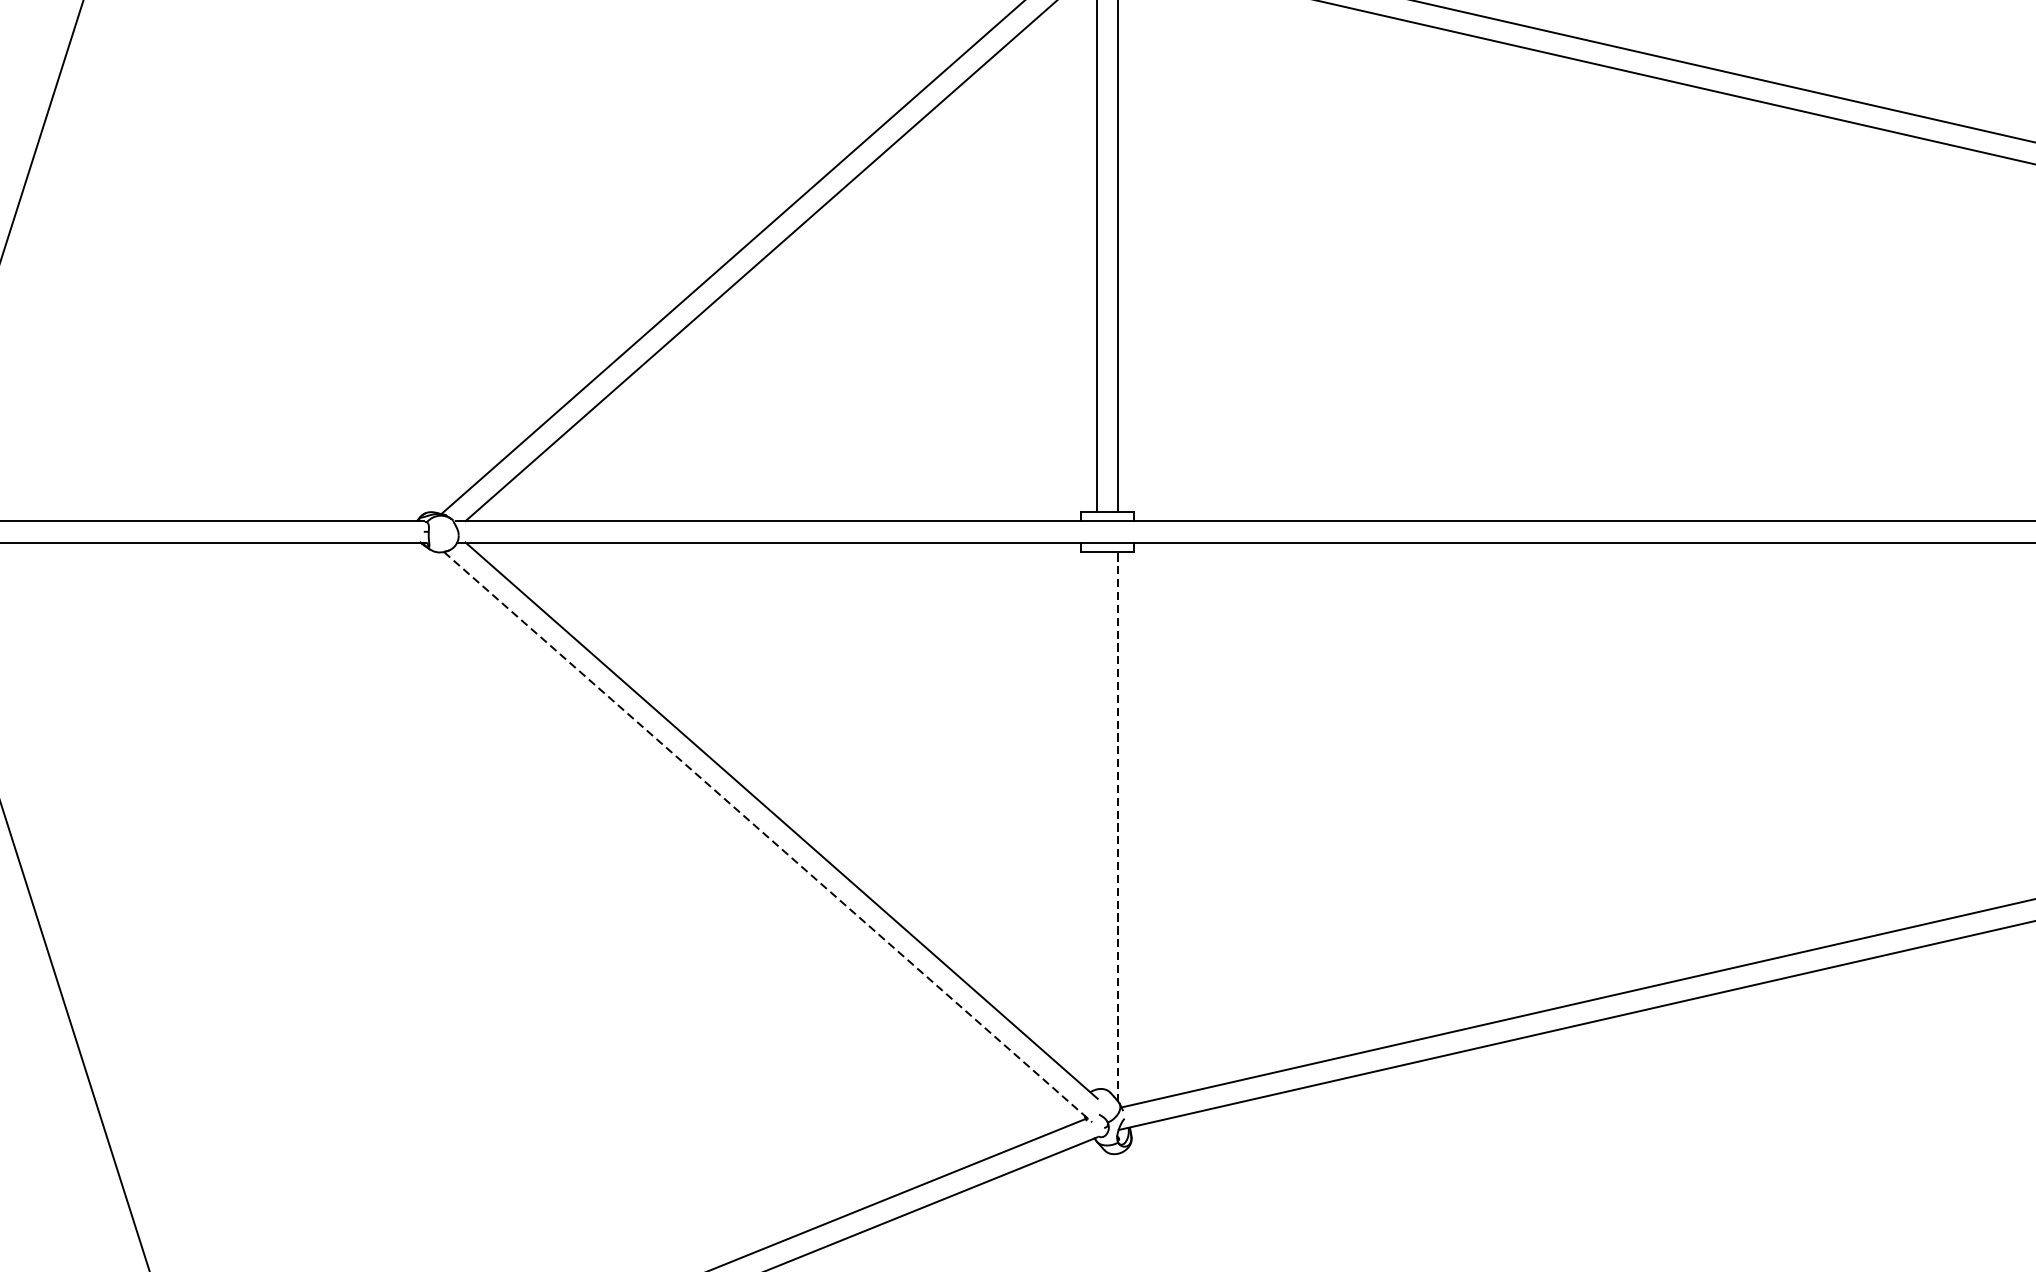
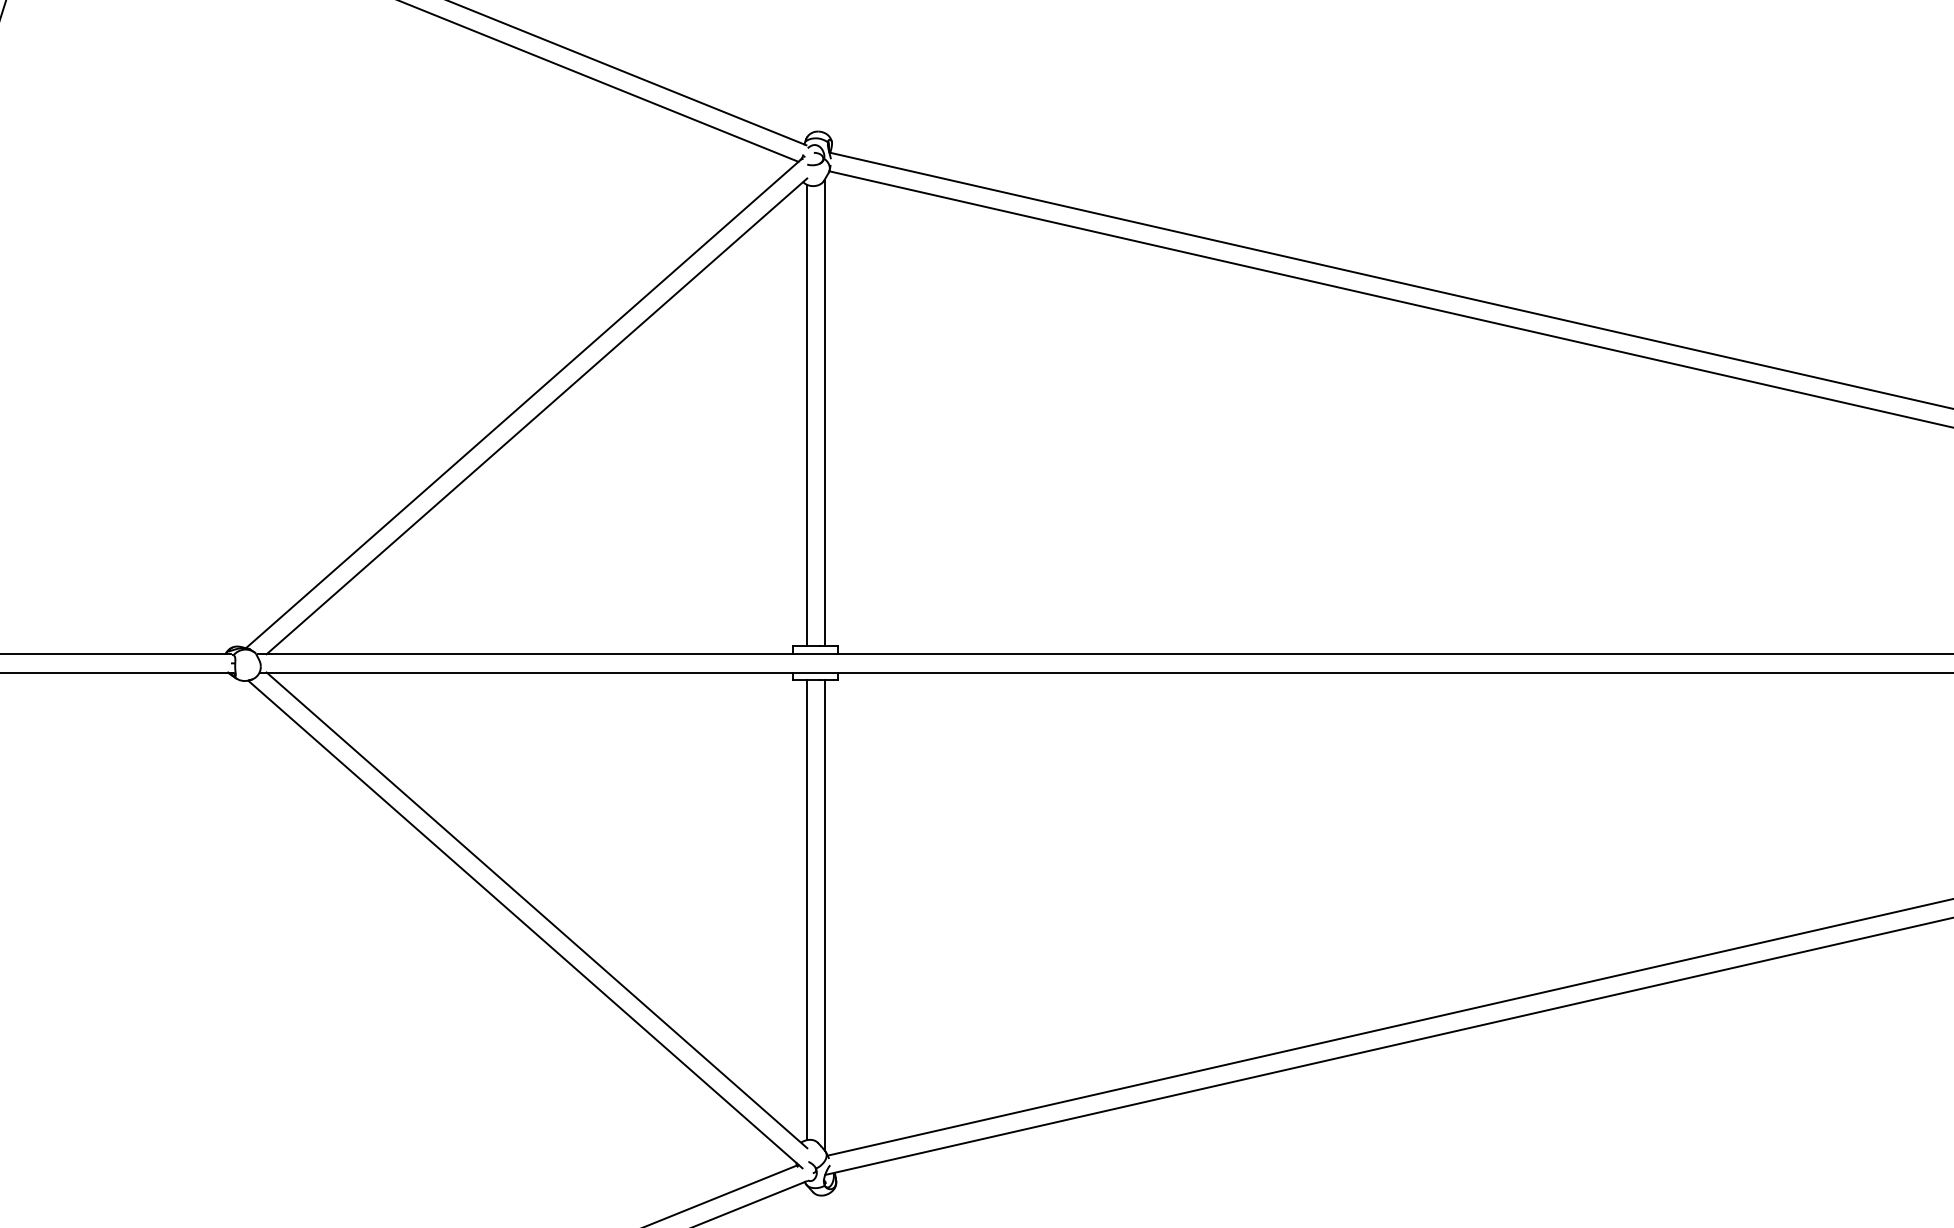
line: (1096, 820) -> (806, 910), added
line: (1117, 826) -> (824, 915), dashed -> solid
line: (768, 837) -> (525, 924), dashed -> solid

